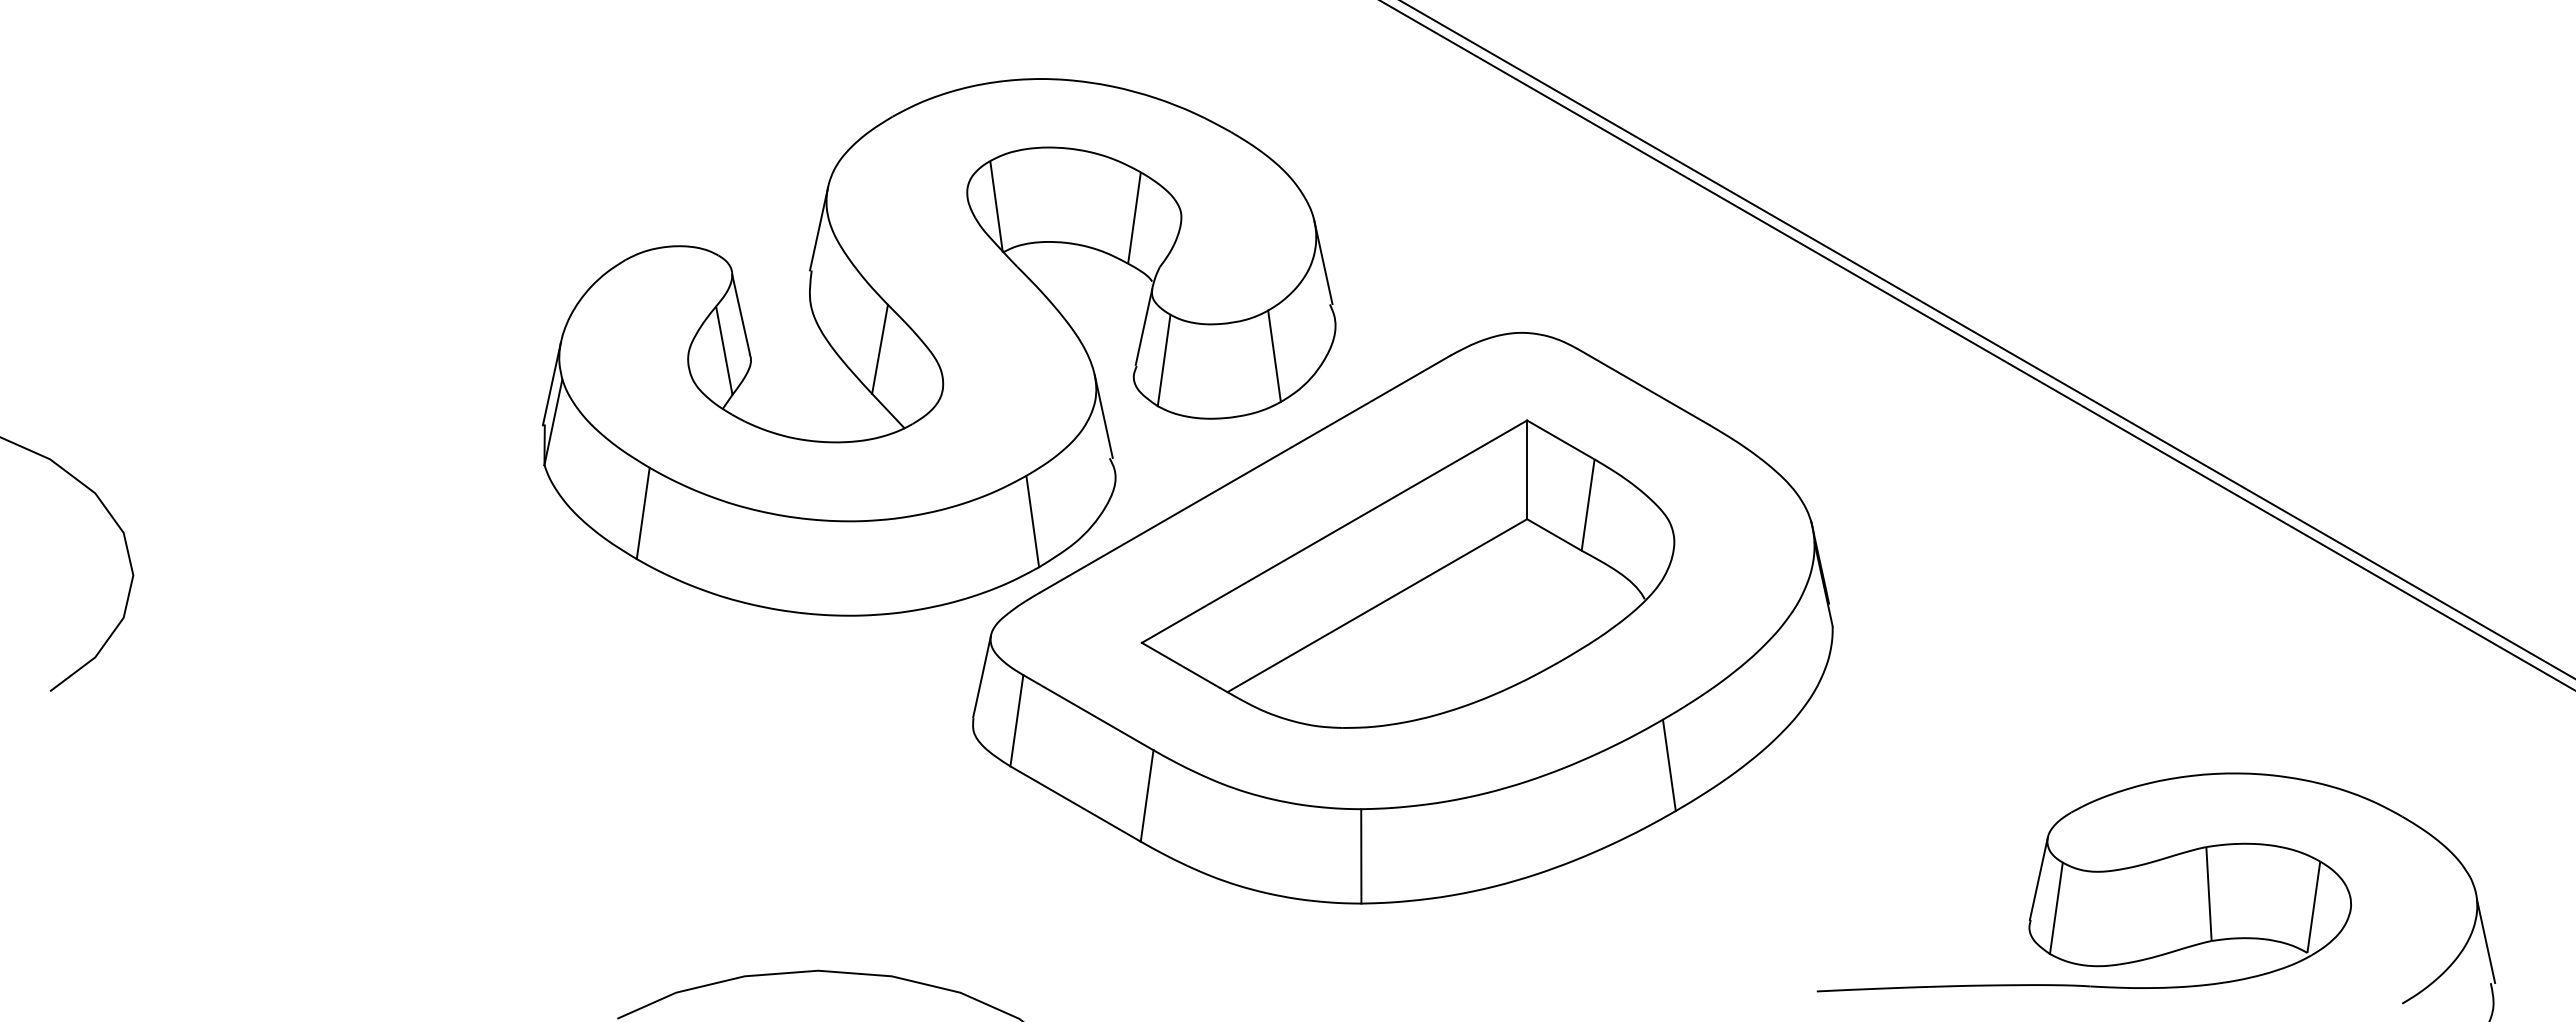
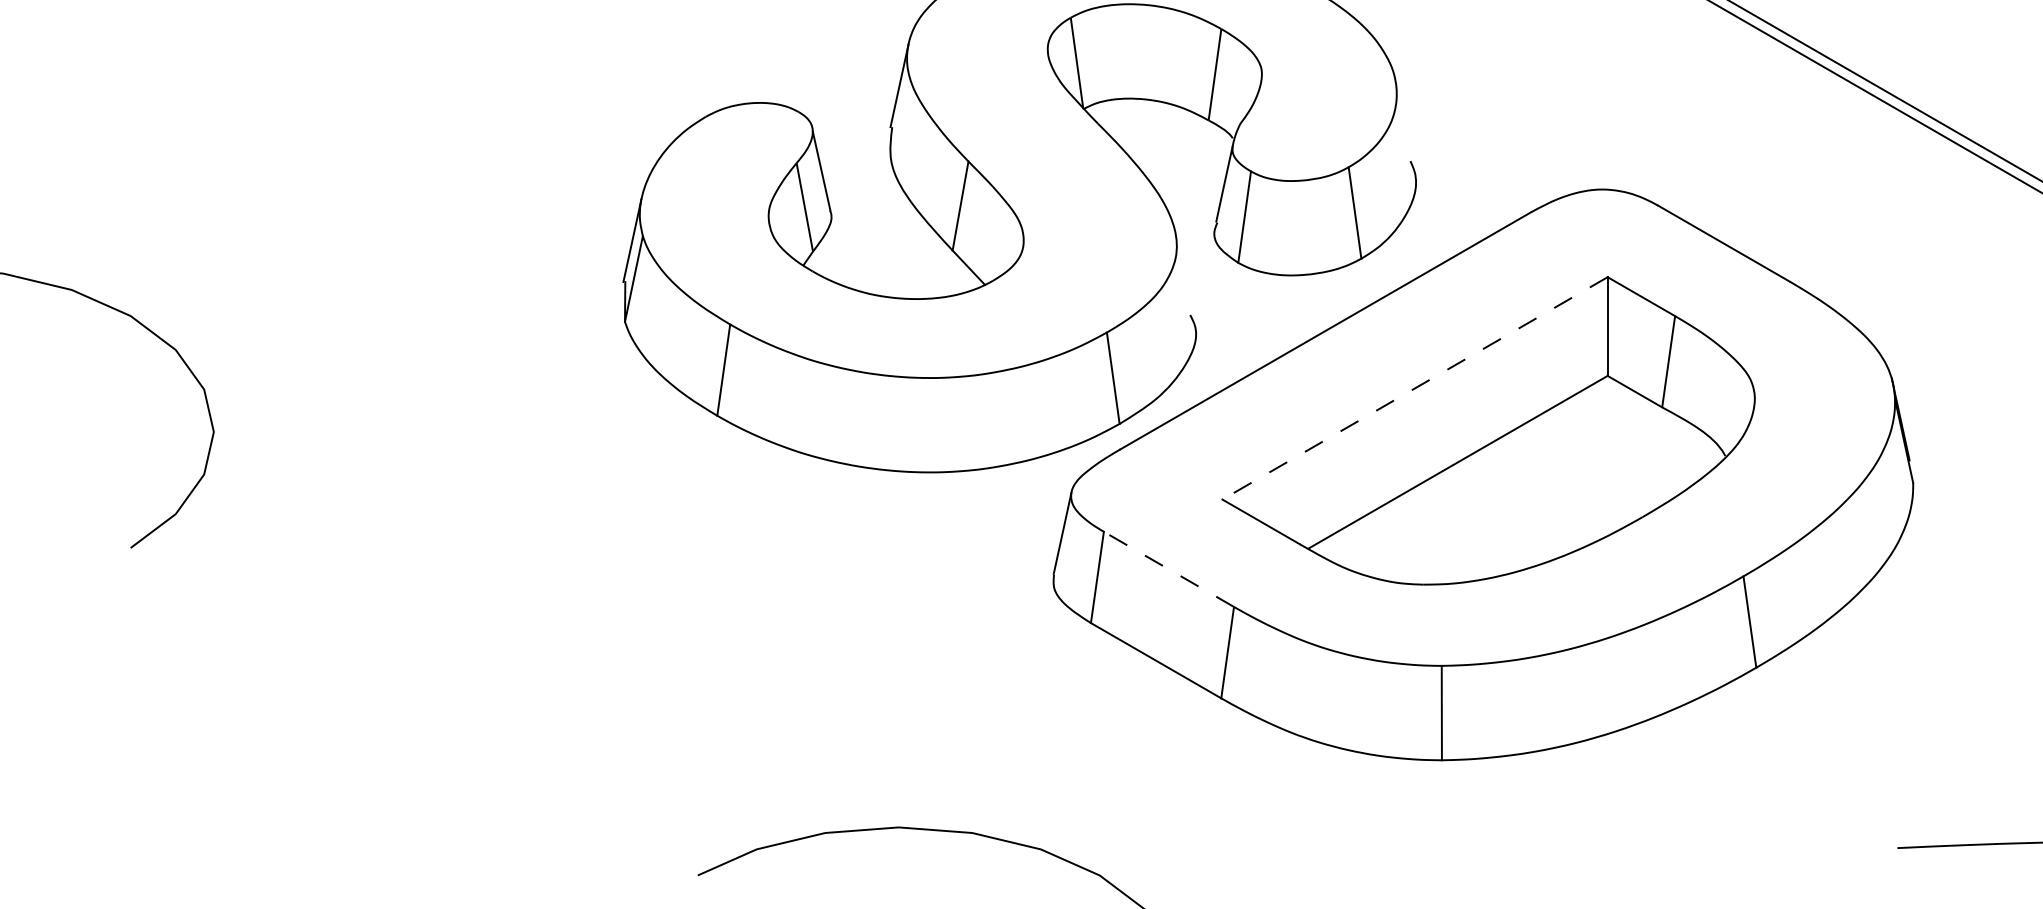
line: (1323, 262) -> (1404, 119), removed
line: (1103, 416) -> (1184, 273), removed
line: (1334, 531) -> (1415, 388), solid -> dashed
line: (1088, 712) -> (1169, 569), solid -> dashed

